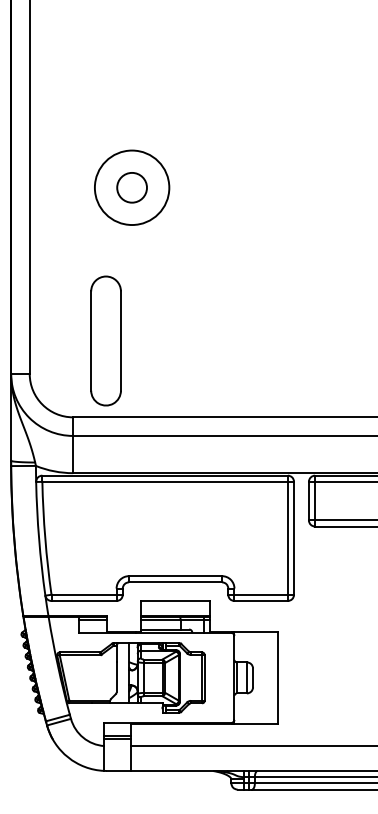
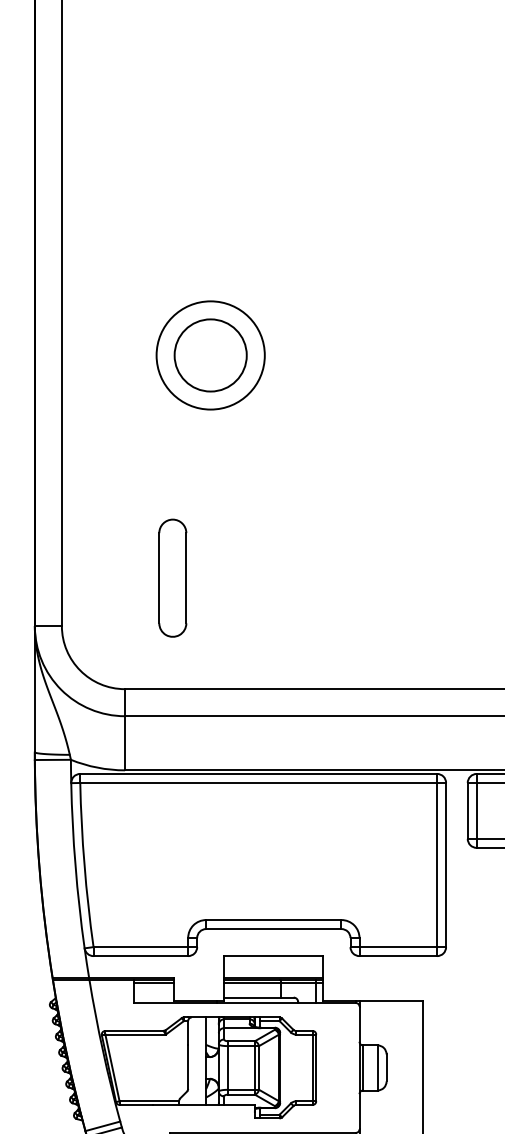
circle: (131, 187) -> (209, 355), size x1.67
part: (105, 340) -> (172, 577), size x0.62

